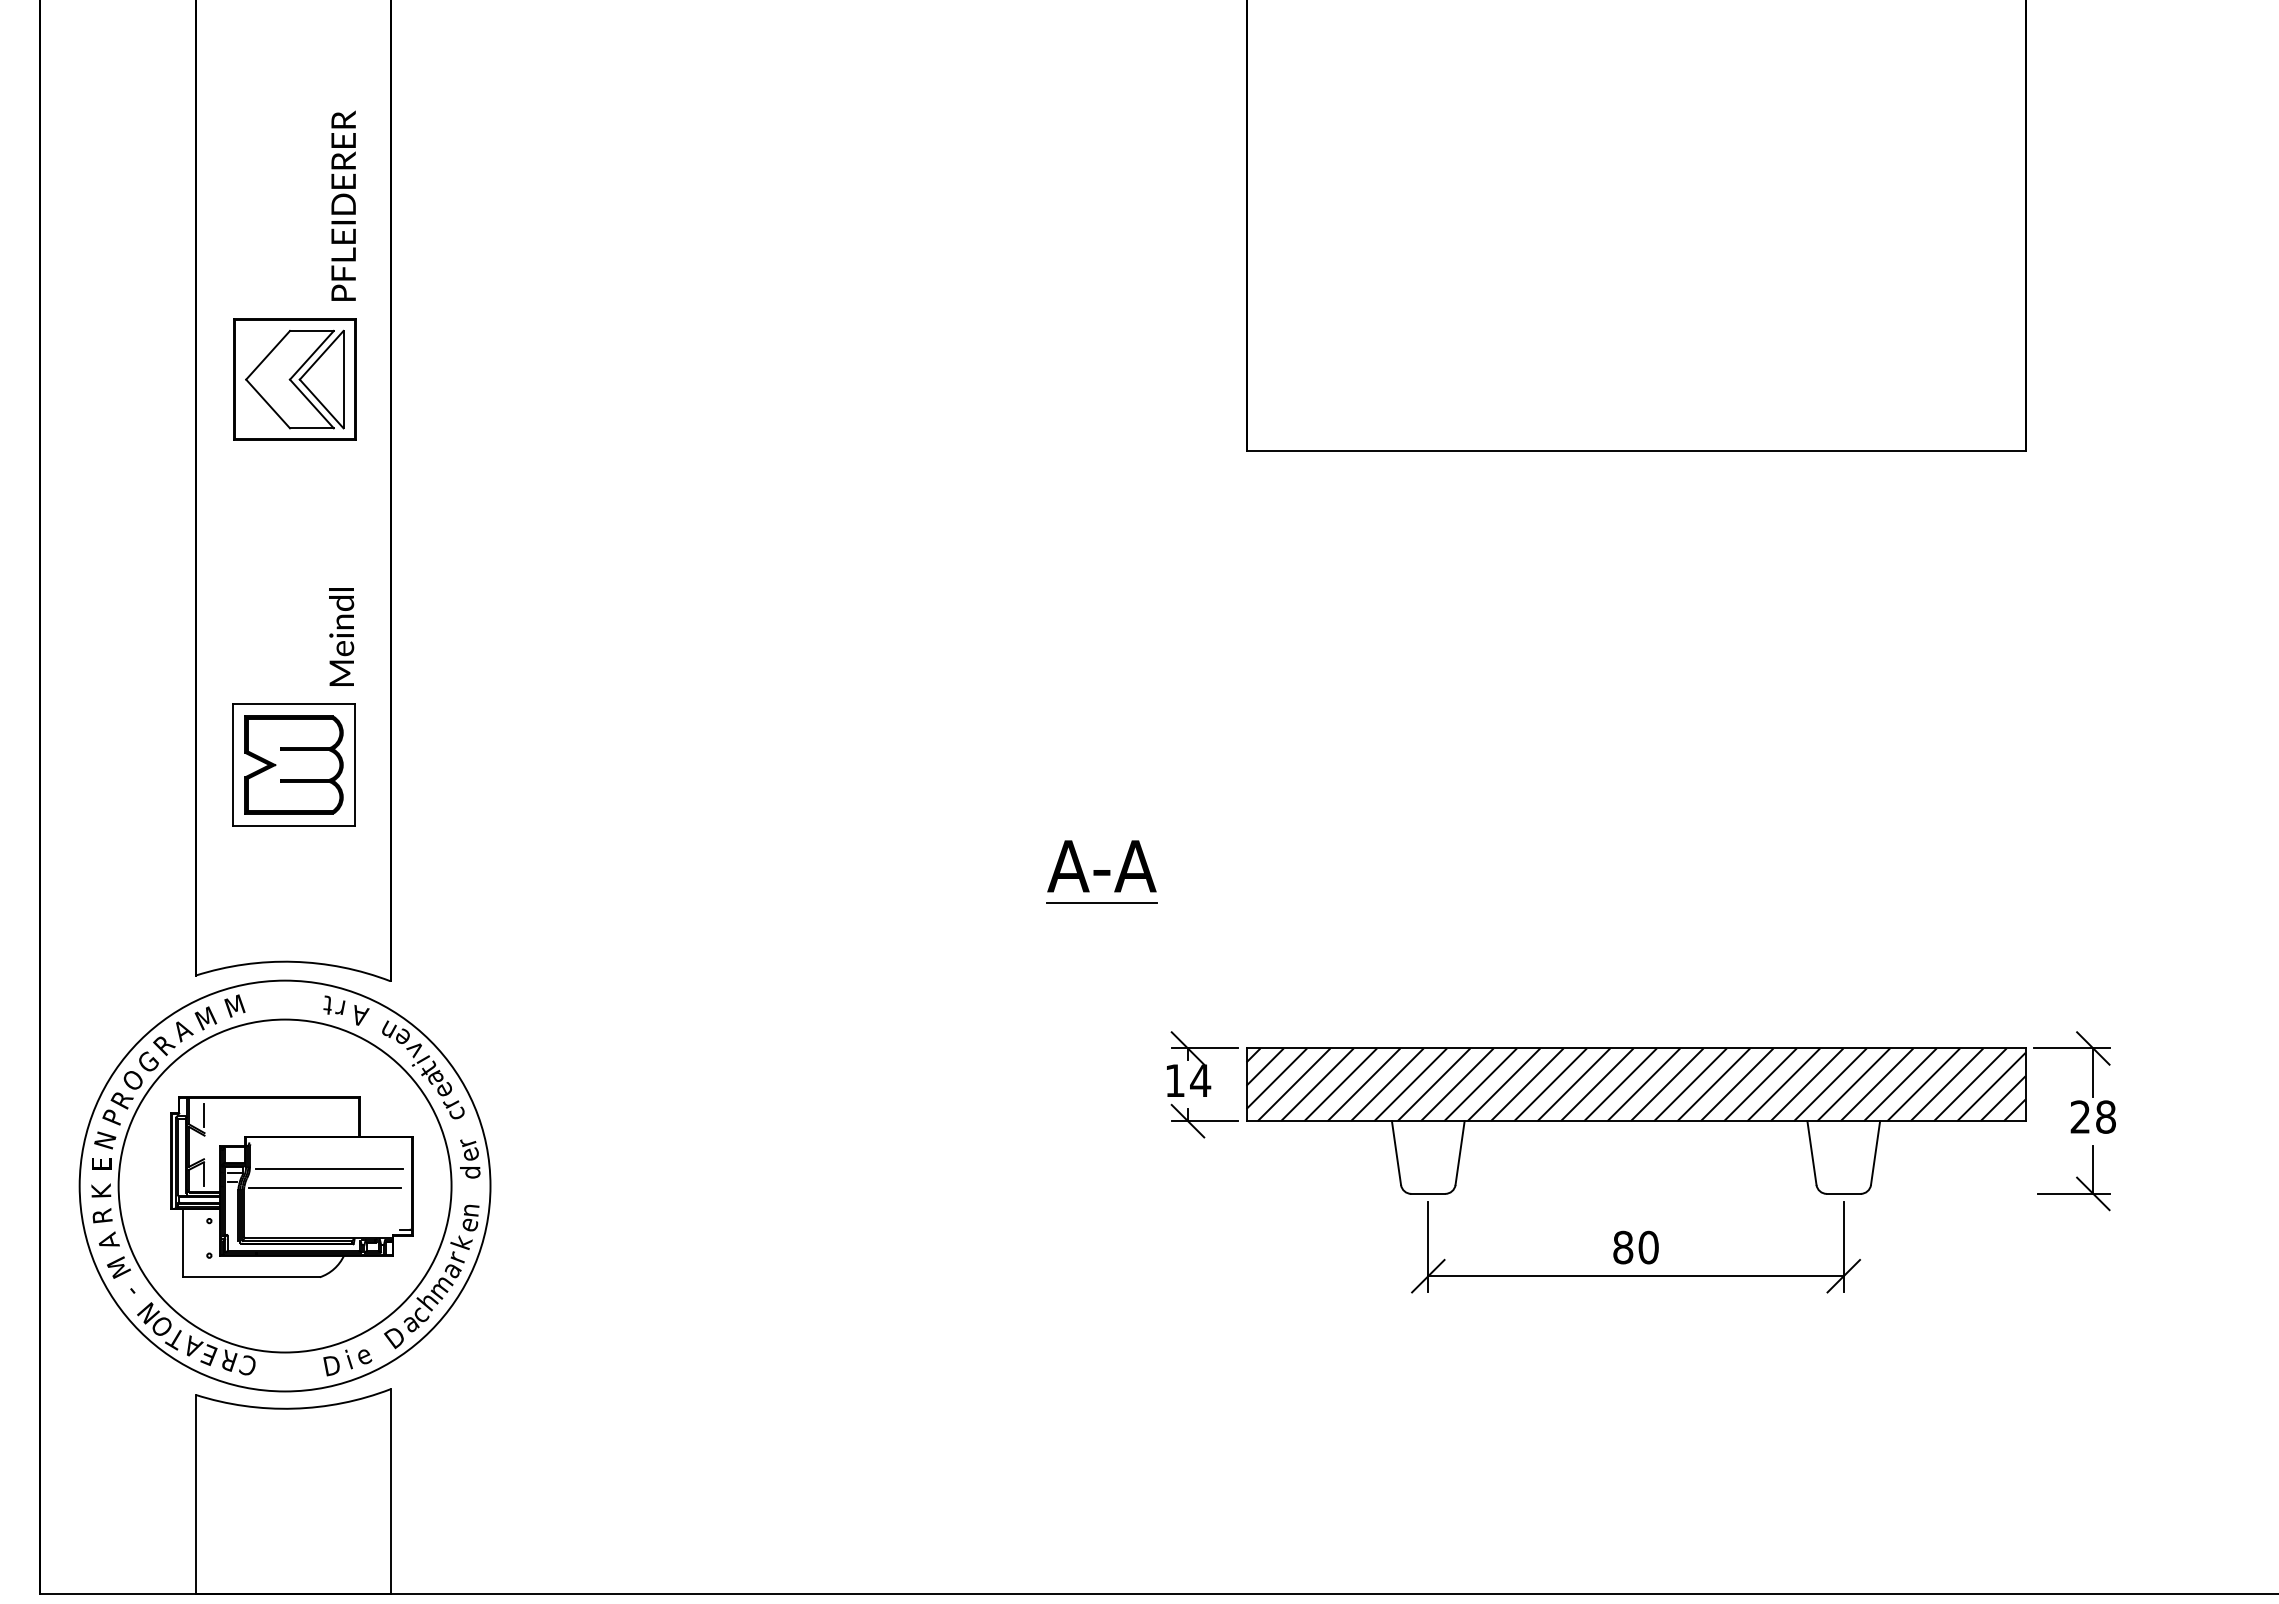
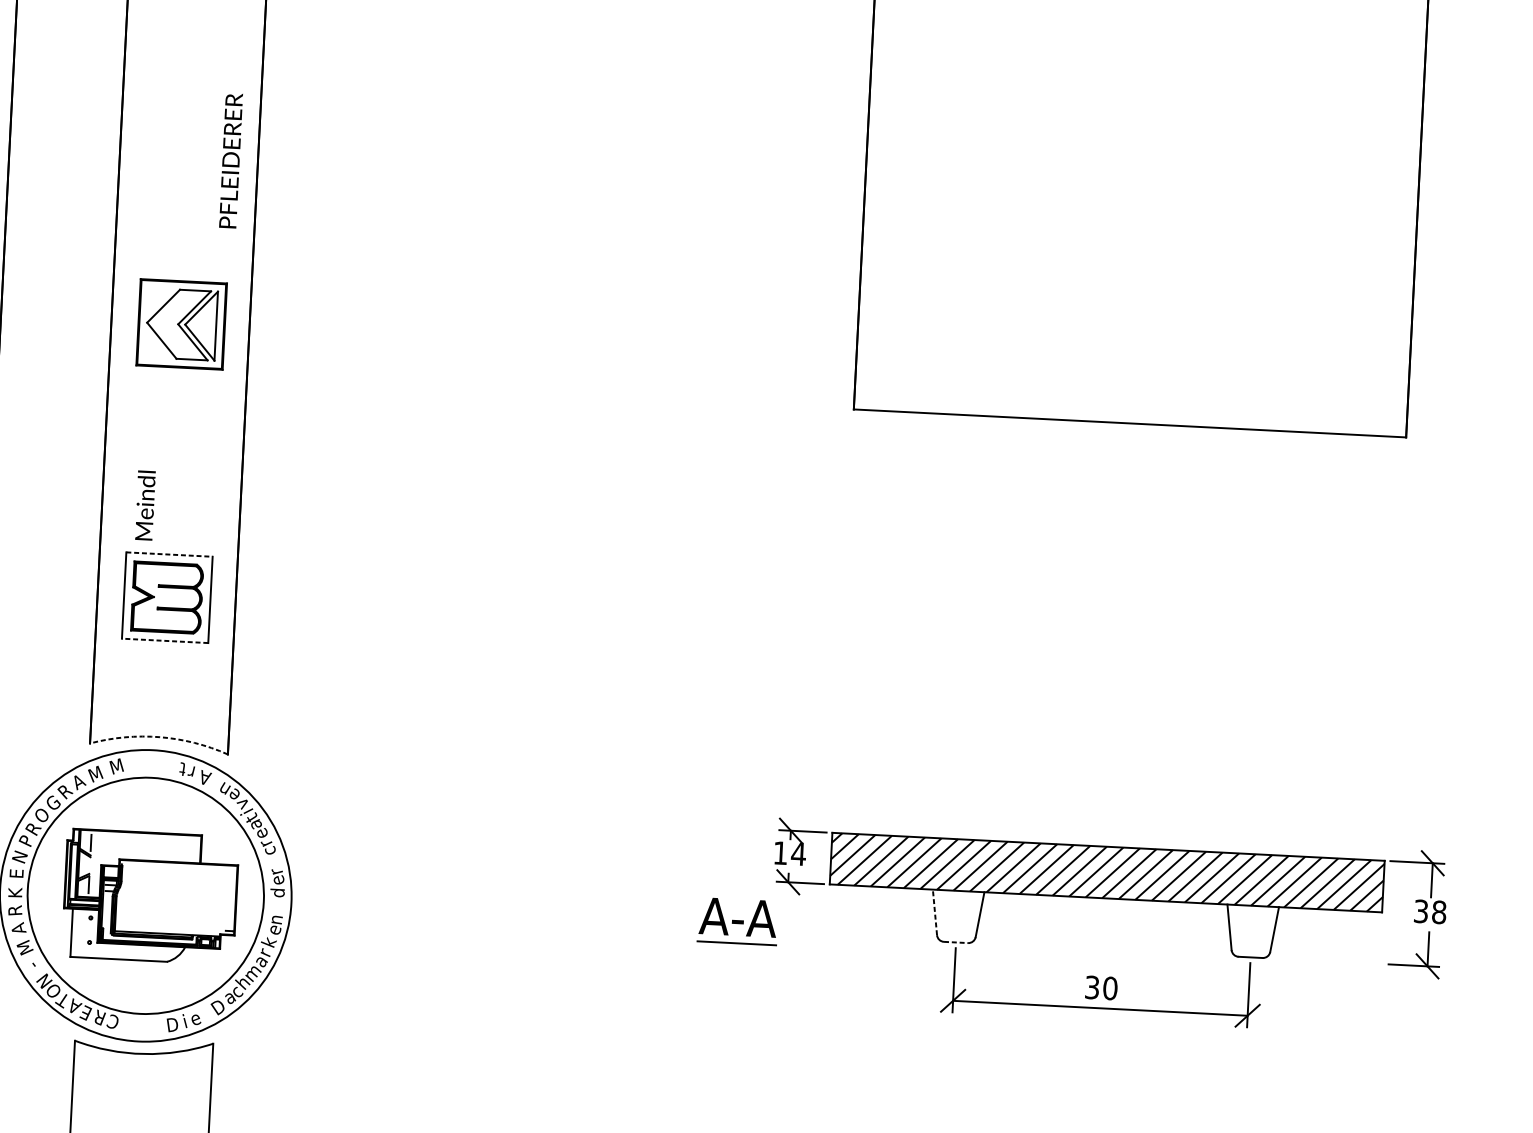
text: (343, 205) -> (230, 160), moved
text: (341, 636) -> (145, 505), moved
line: (294, 704) -> (169, 554), solid -> dashed
line: (294, 825) -> (165, 640), solid -> dashed
part: (1101, 871) -> (737, 921), moved
arc: (293, 961) -> (159, 736), solid -> dashed
text: (2080, 1116) -> (1421, 911), 28 -> 38
line: (1396, 1152) -> (934, 911), solid -> dashed
line: (329, 1168) -> (177, 885), removed
line: (325, 1188) -> (174, 899), removed
line: (1428, 1193) -> (956, 942), solid -> dashed
text: (1623, 1247) -> (1092, 987), 80 -> 30

